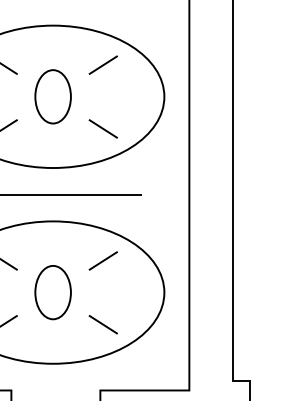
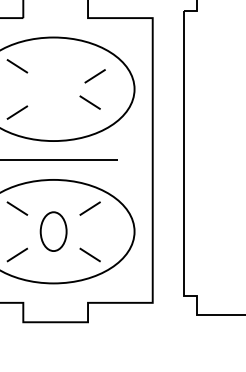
line: (102, 65) -> (94, 76), moved
part: (52, 97) -> (53, 89), removed
line: (102, 128) -> (89, 102), moved

